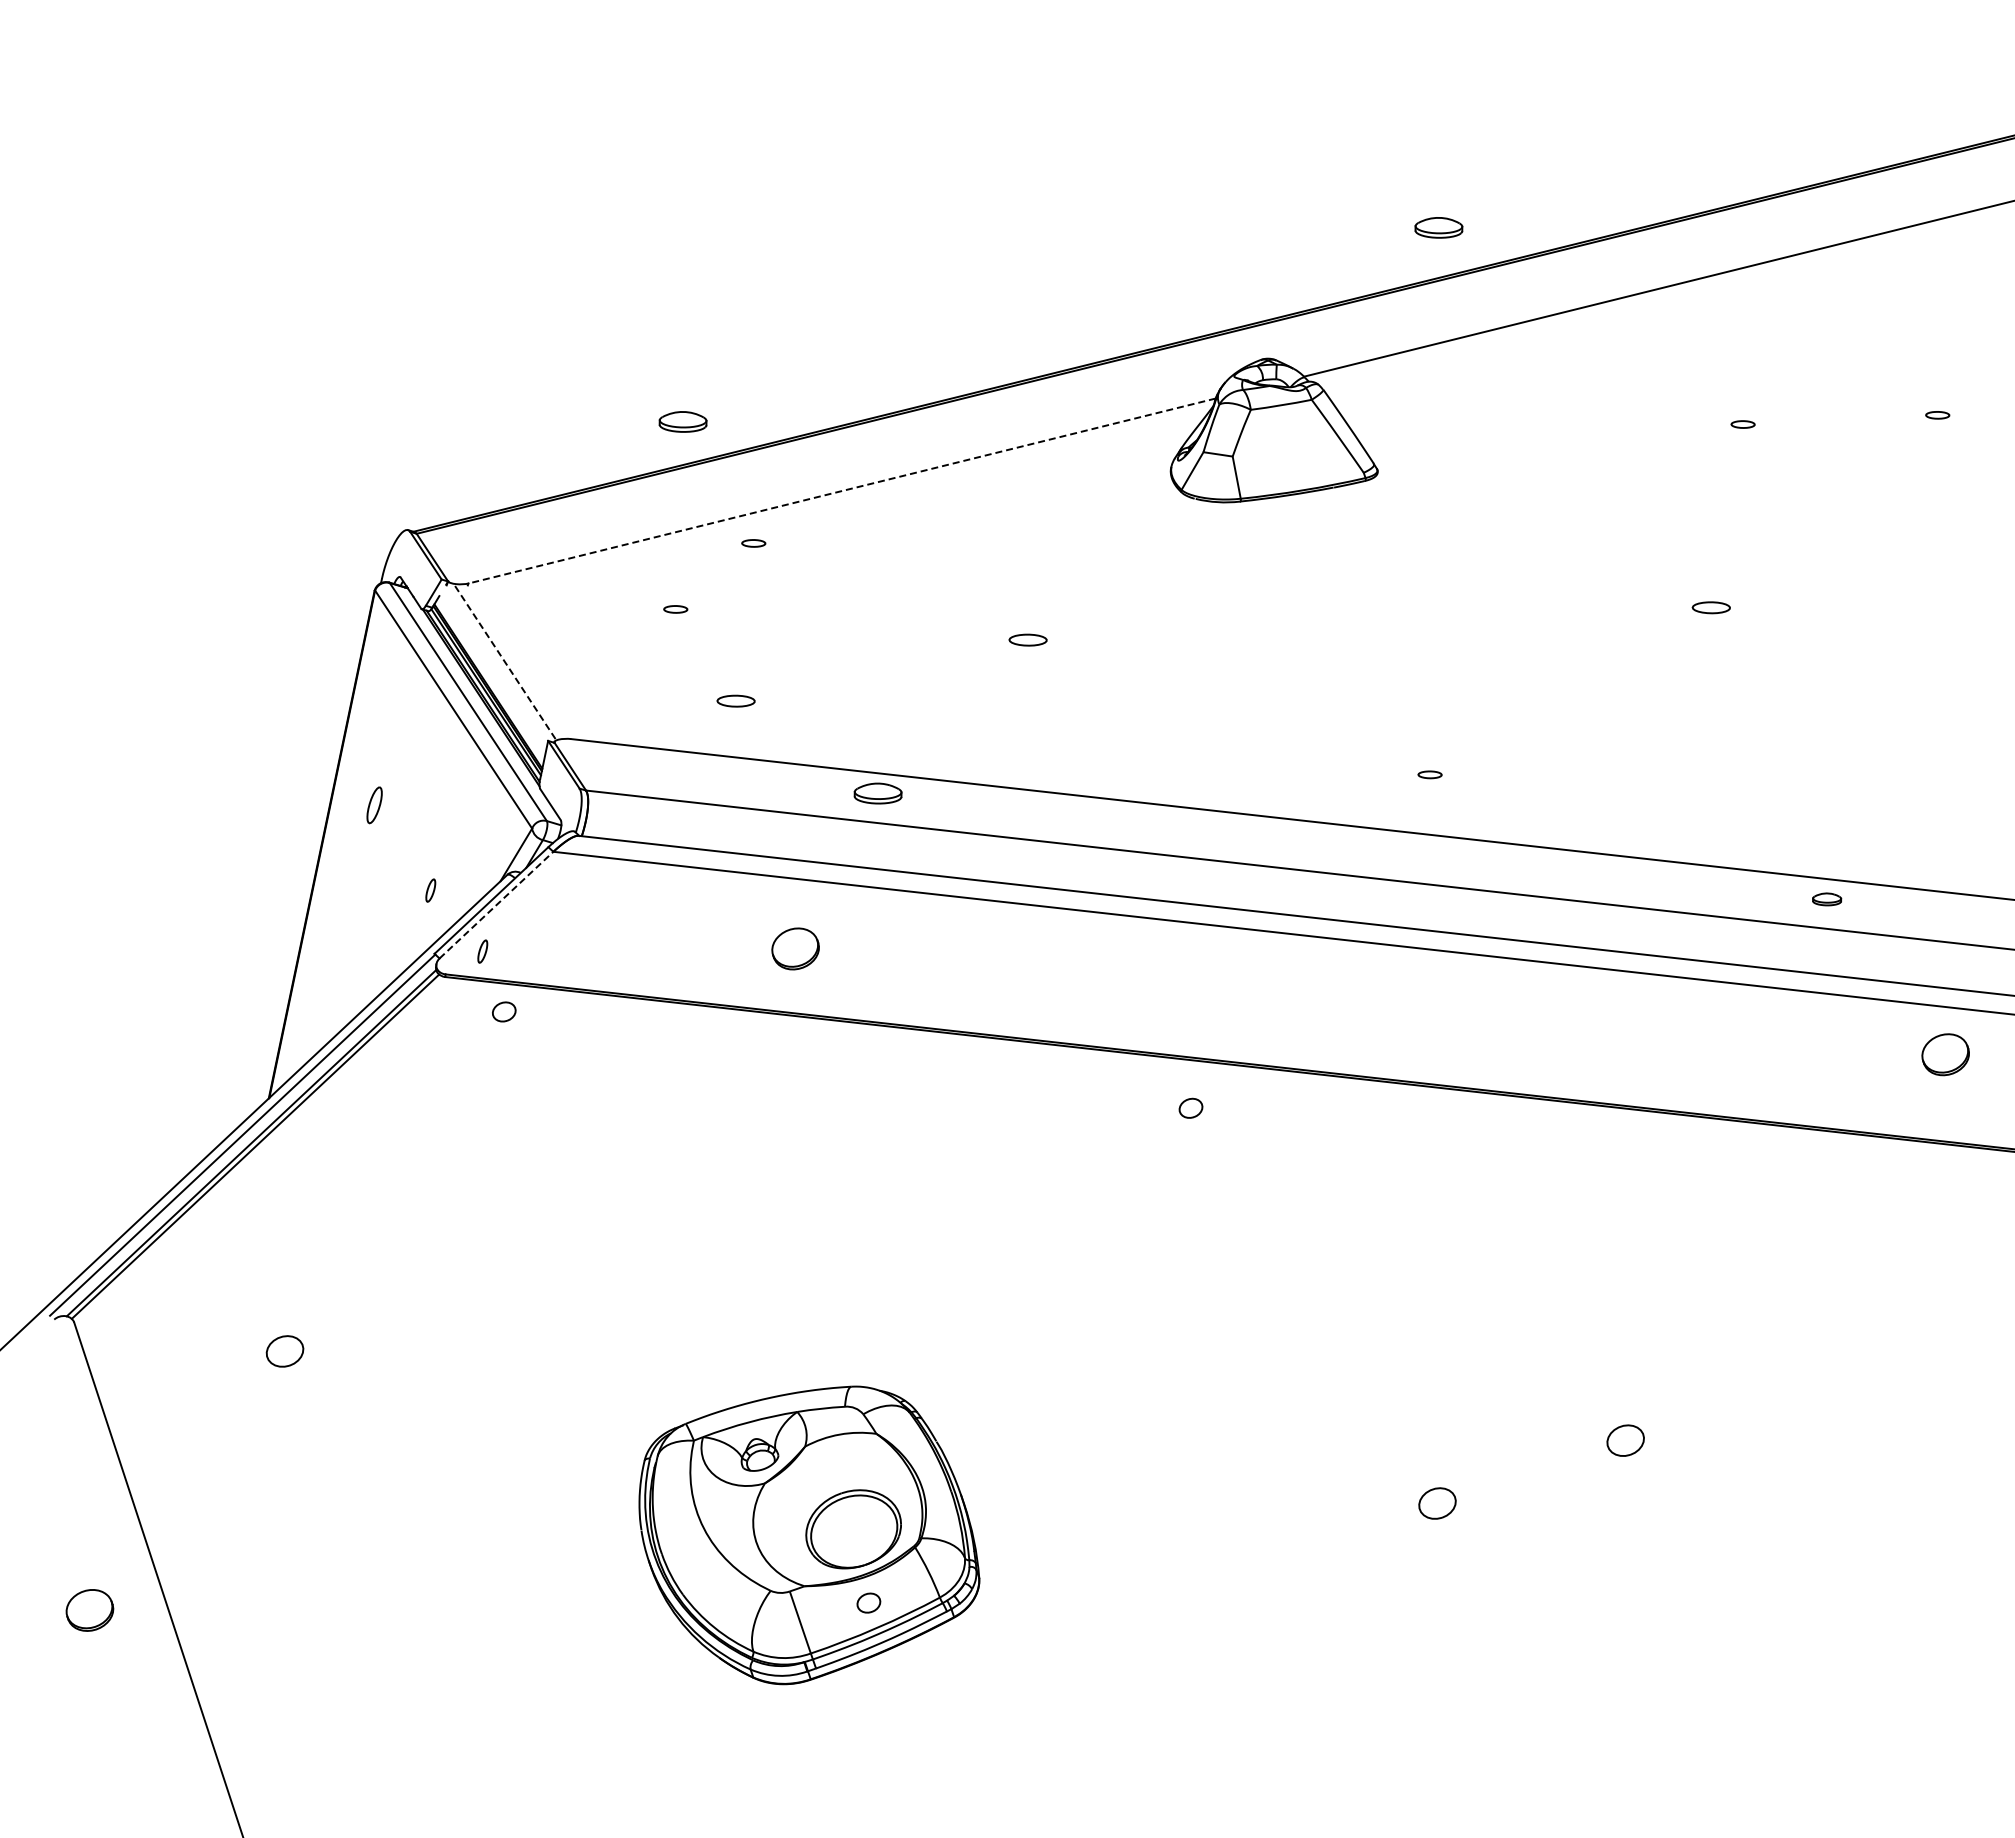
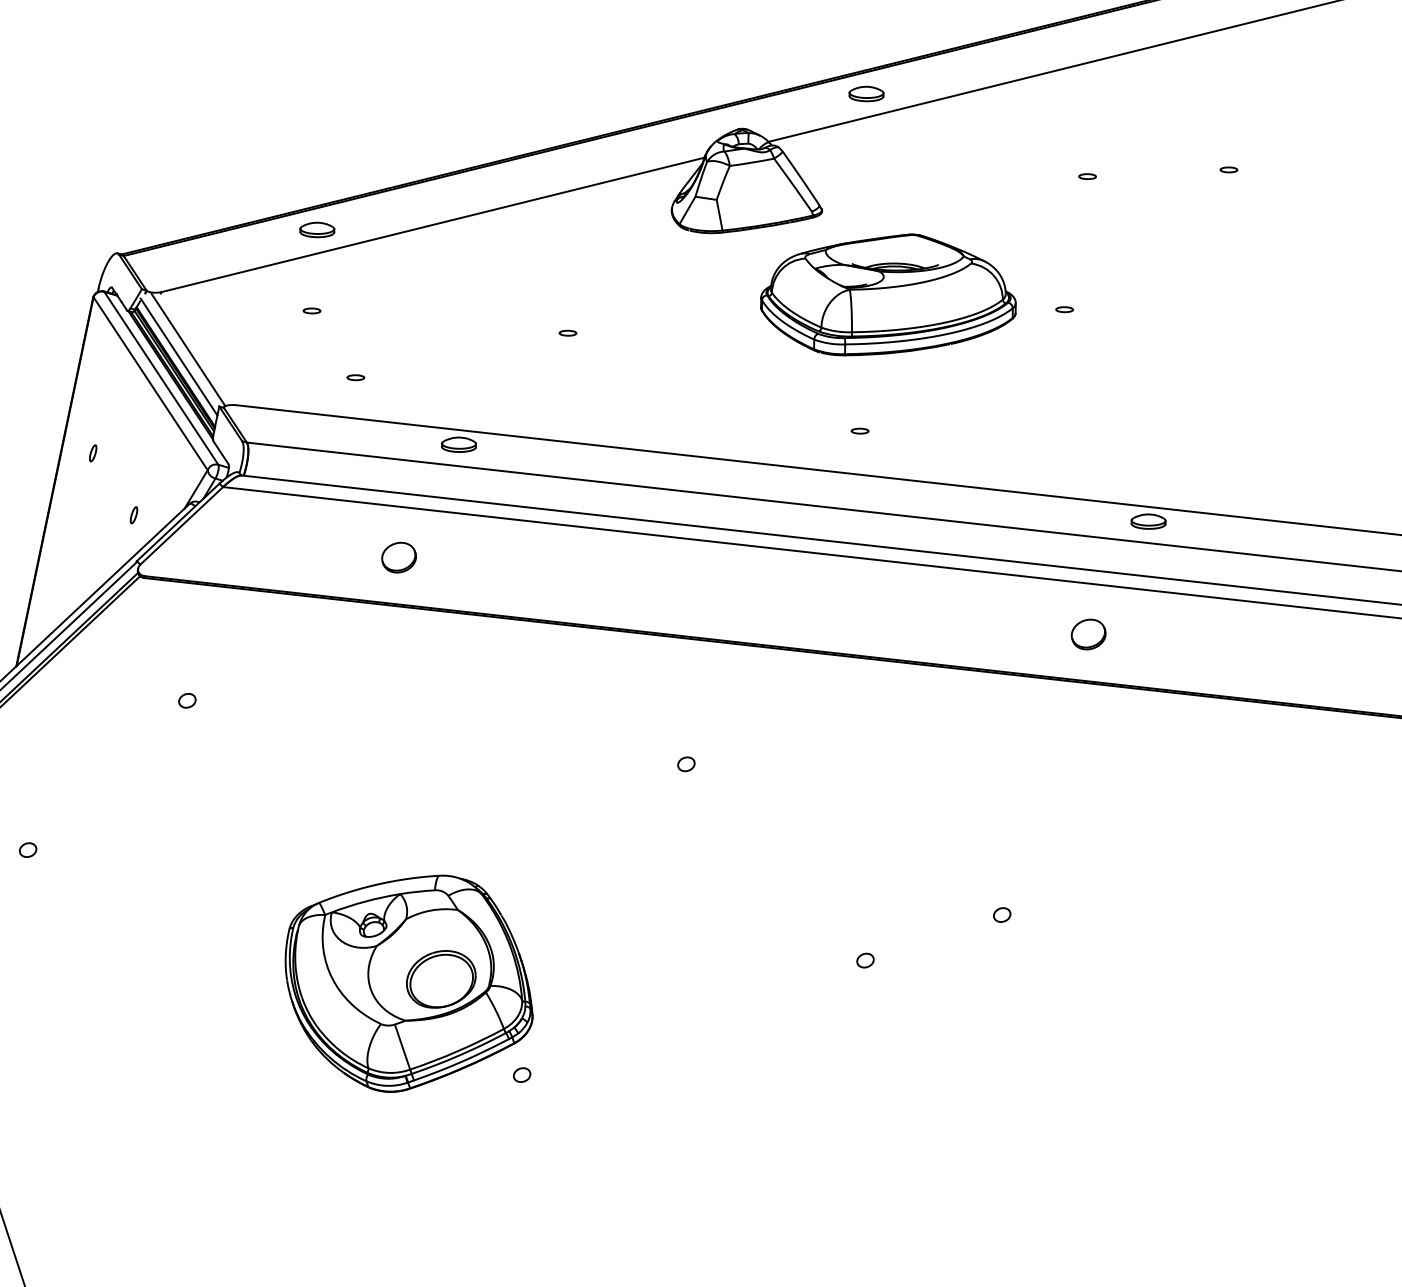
part: (1438, 227) -> (866, 93), moved
part: (682, 421) -> (316, 229), moved
line: (842, 491) -> (433, 225), dashed -> solid
part: (753, 543) -> (368, 263), removed
part: (1469, 587) -> (888, 295), added
part: (1711, 607) -> (1064, 309), size x0.62
part: (1027, 639) -> (567, 332), size x0.62
line: (506, 663) -> (189, 350), dashed -> solid
line: (492, 672) -> (178, 356), added
part: (735, 701) -> (355, 377), size x0.62
part: (374, 805) -> (93, 453), size x0.62
part: (1826, 899) -> (1148, 521), size x1.67
line: (496, 904) -> (181, 525), dashed -> solid
part: (482, 951) -> (171, 559), removed
part: (504, 1011) -> (187, 700), moved
part: (1945, 1054) -> (1088, 634), moved
part: (1190, 1107) -> (686, 763), moved
part: (284, 1351) -> (27, 850), size x0.62
part: (1625, 1440) -> (1002, 914), size x0.62
part: (1437, 1503) -> (865, 960), size x0.62
part: (868, 1602) -> (521, 1074), moved

